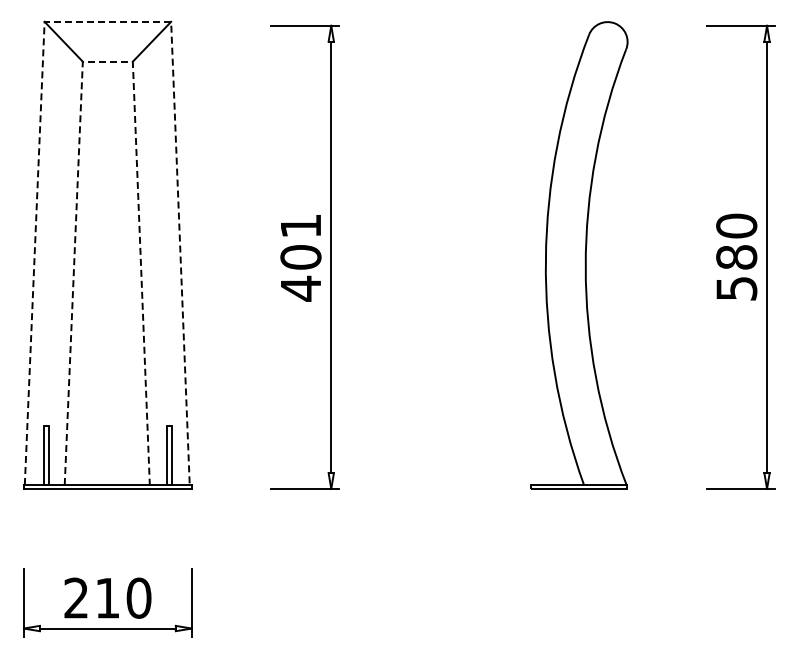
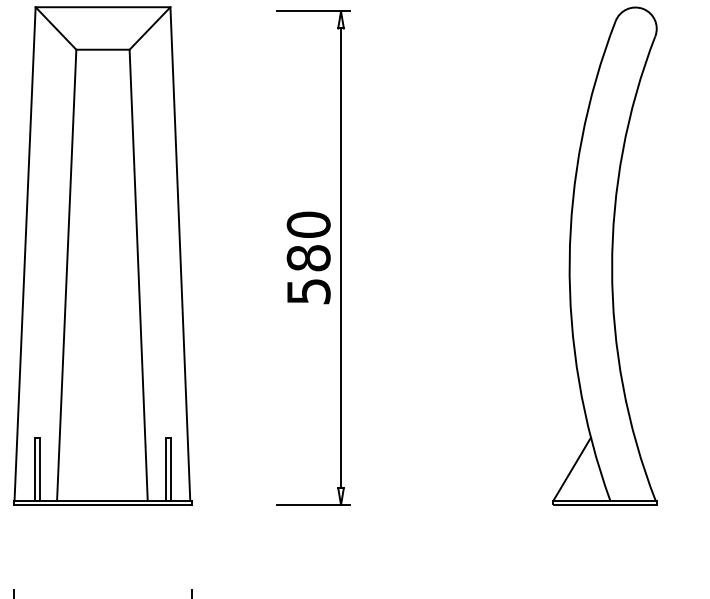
line: (108, 21) -> (103, 6), dashed -> solid
line: (107, 61) -> (102, 49), dashed -> solid
text: (300, 257) -> (308, 258), 401 -> 580
line: (547, 454) -> (571, 468), added

